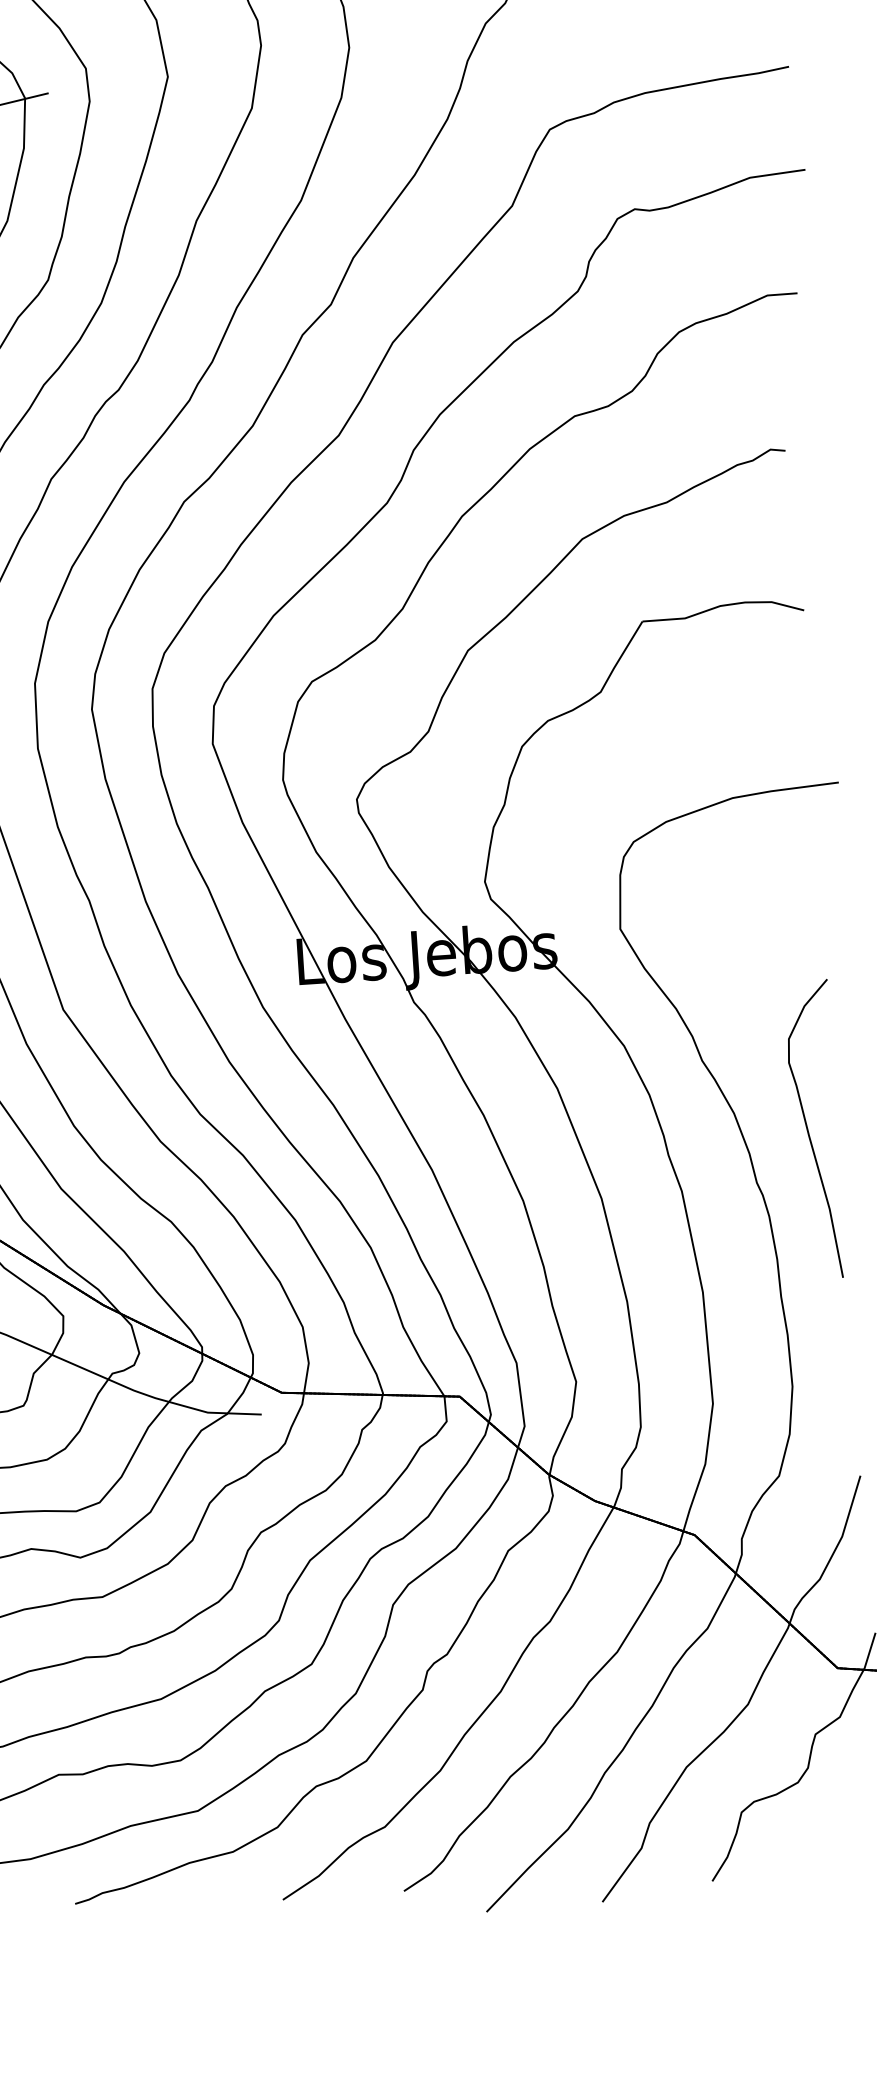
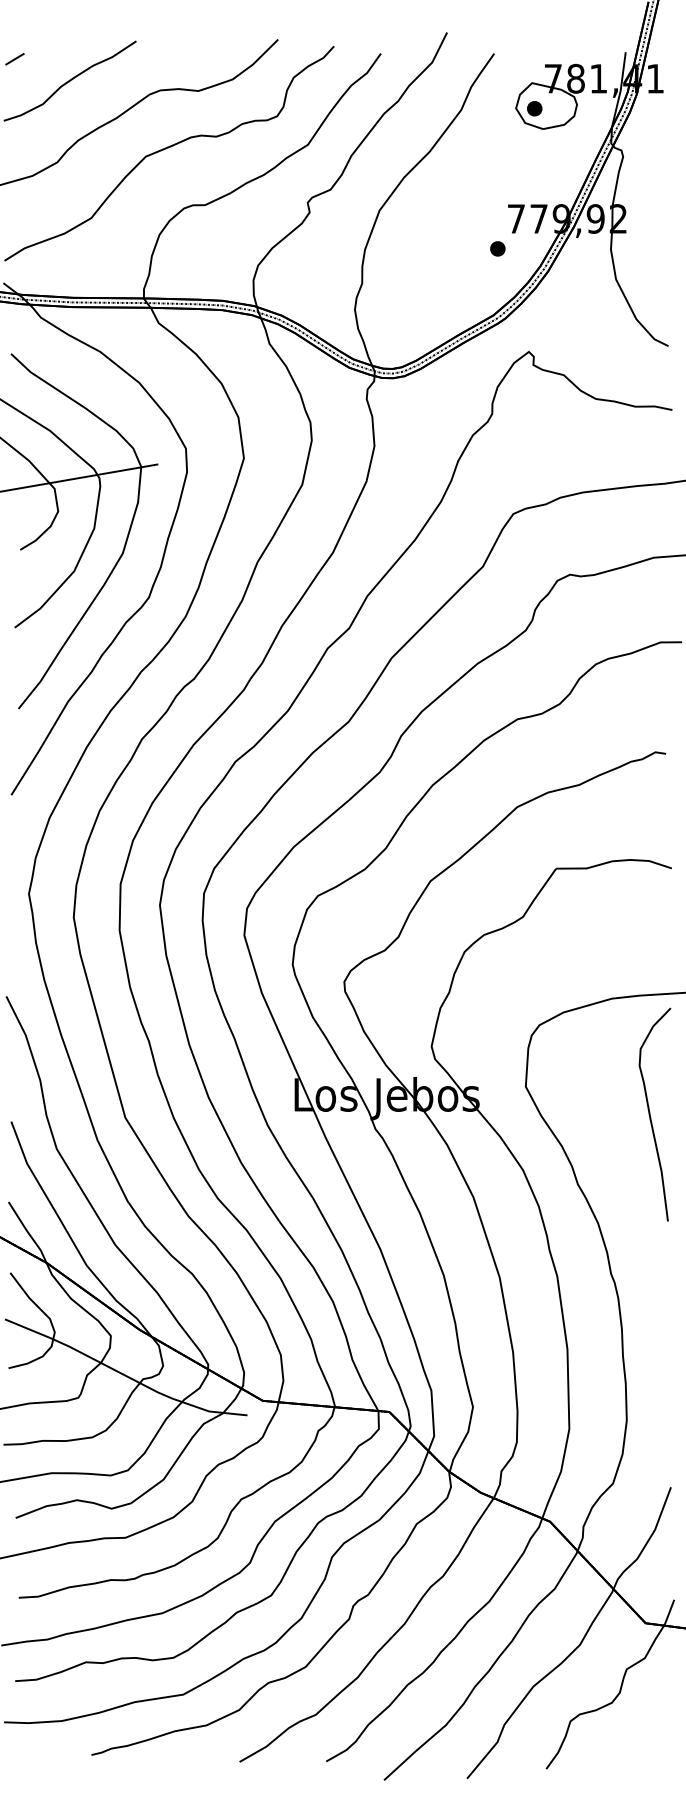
curve: (808, 1129) -> (650, 1114), moved

